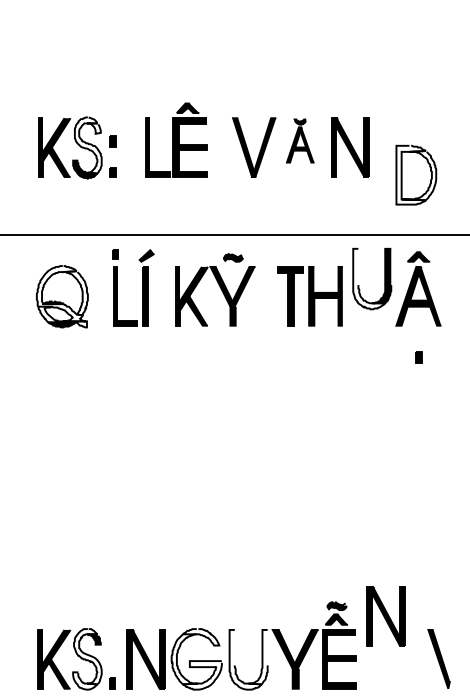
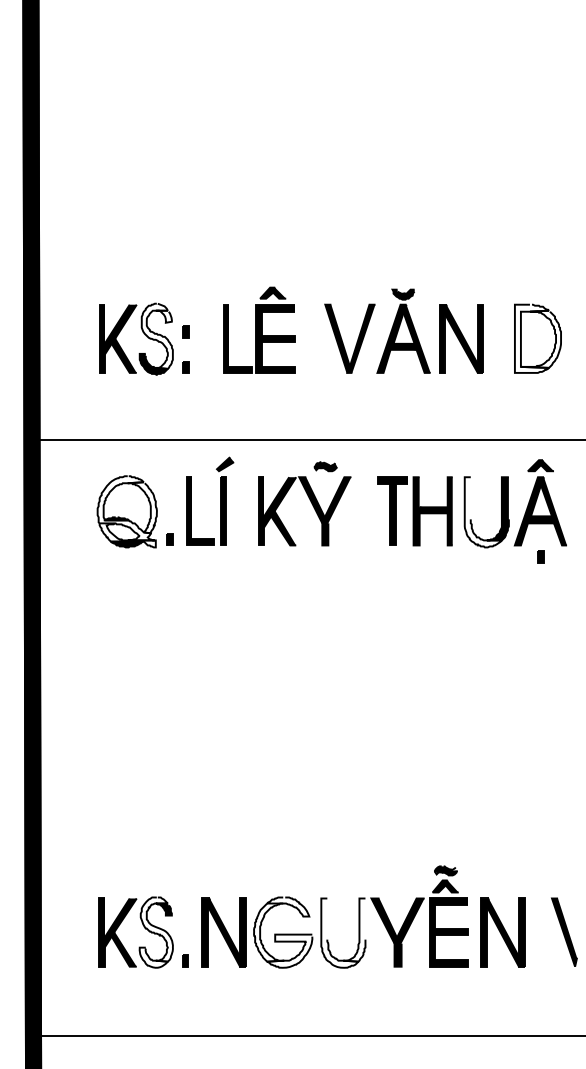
part: (300, 140) -> (403, 330), size x1.67
part: (415, 174) -> (537, 338), moved
part: (115, 254) -> (169, 539), moved
part: (384, 279) -> (501, 512), moved
part: (418, 356) -> (540, 556), moved
part: (385, 616) -> (502, 932), moved

